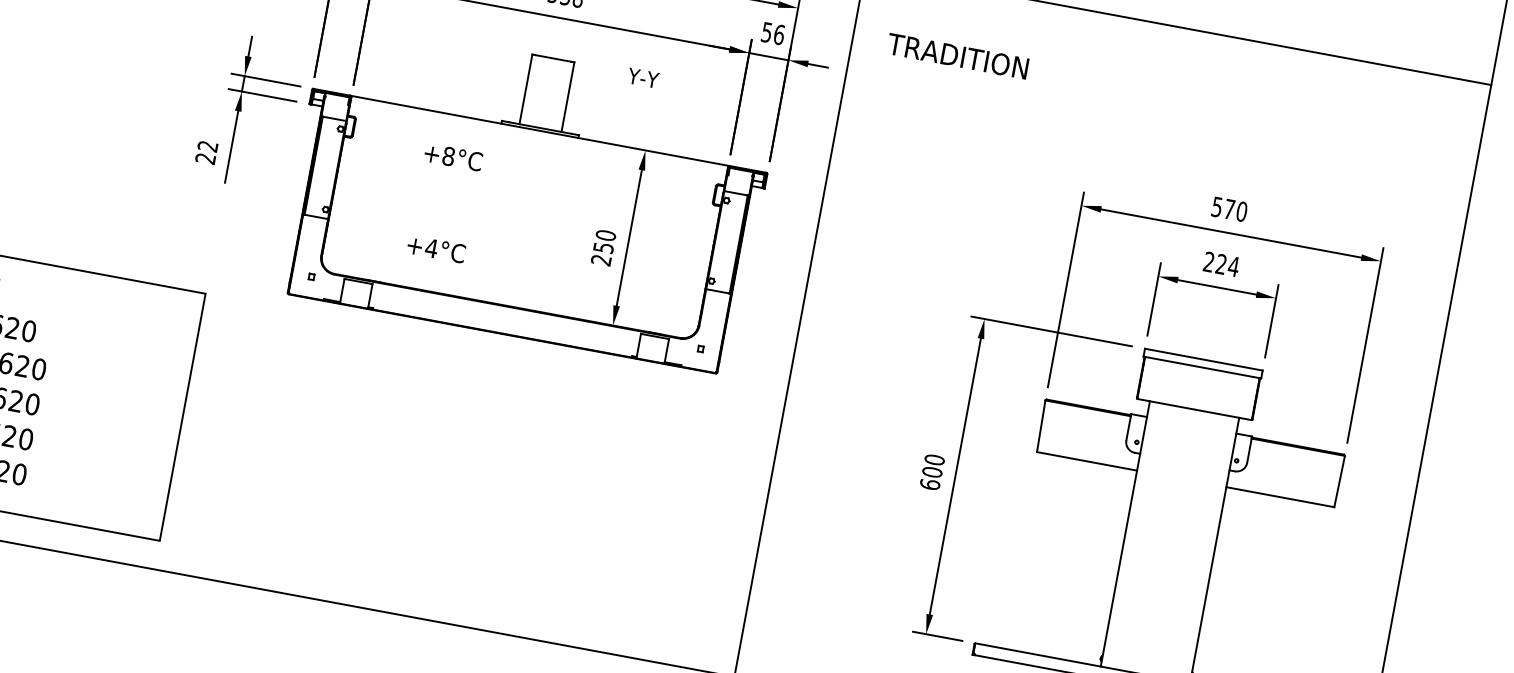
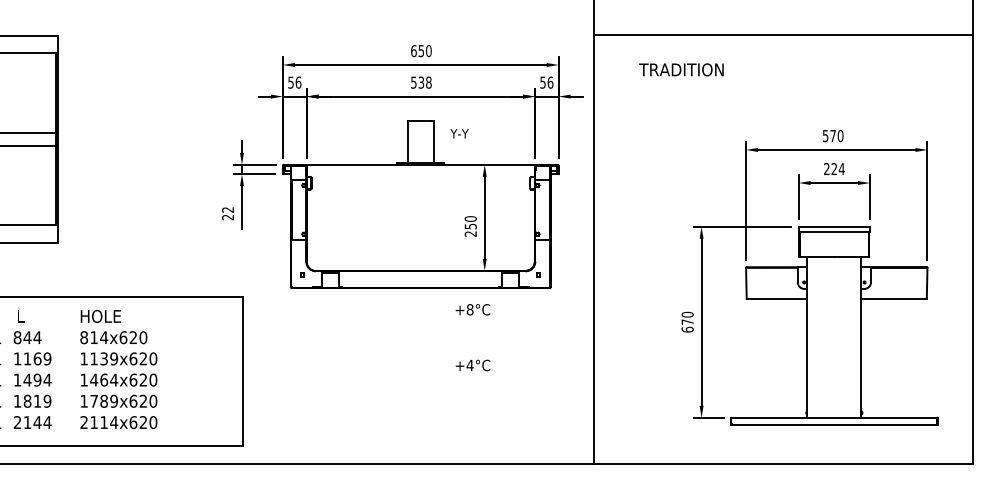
text: (958, 55) -> (681, 69), moved
text: (643, 77) -> (459, 133), moved
text: (444, 202) -> (472, 337), moved
text: (932, 472) -> (687, 322), 600 -> 670

